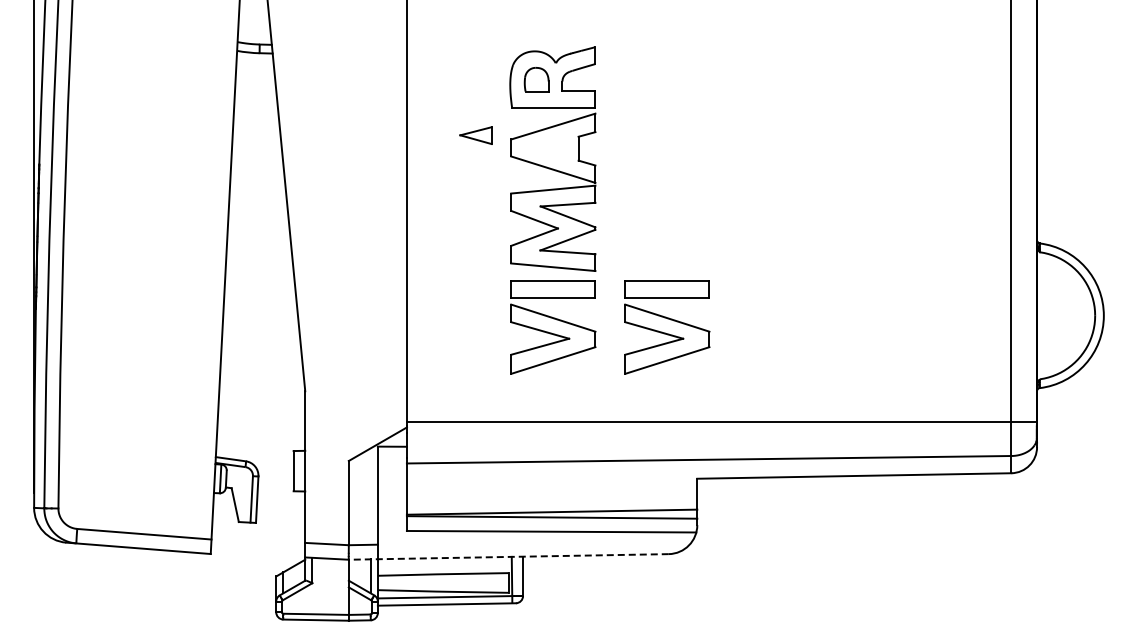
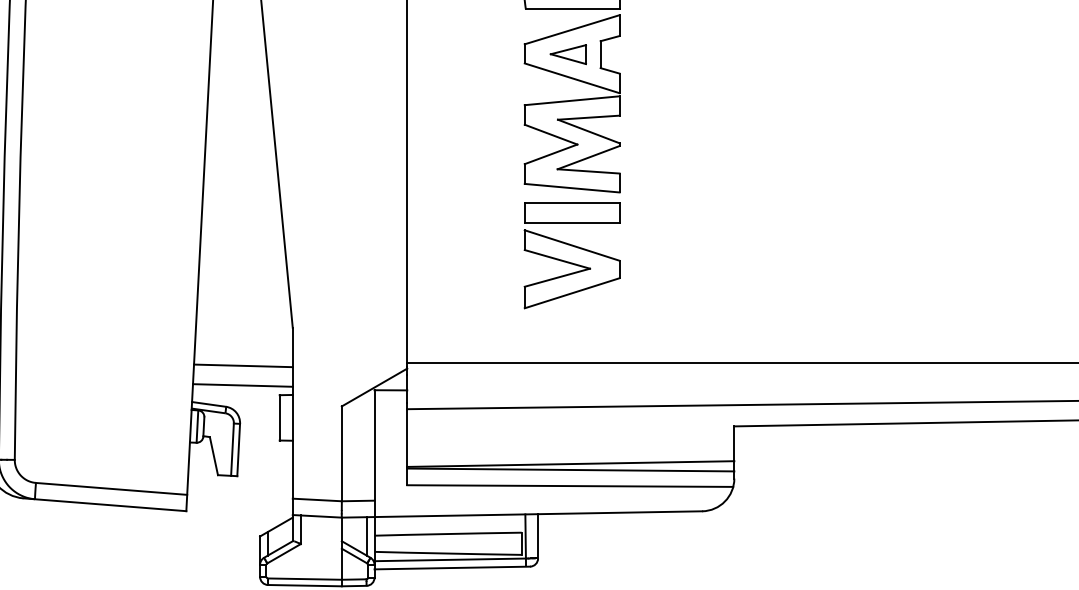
part: (475, 135) -> (567, 54), moved
part: (667, 327) -> (700, 256), removed
line: (261, 424) -> (243, 365), added
line: (260, 442) -> (242, 385), added
line: (508, 556) -> (521, 513), dashed -> solid

